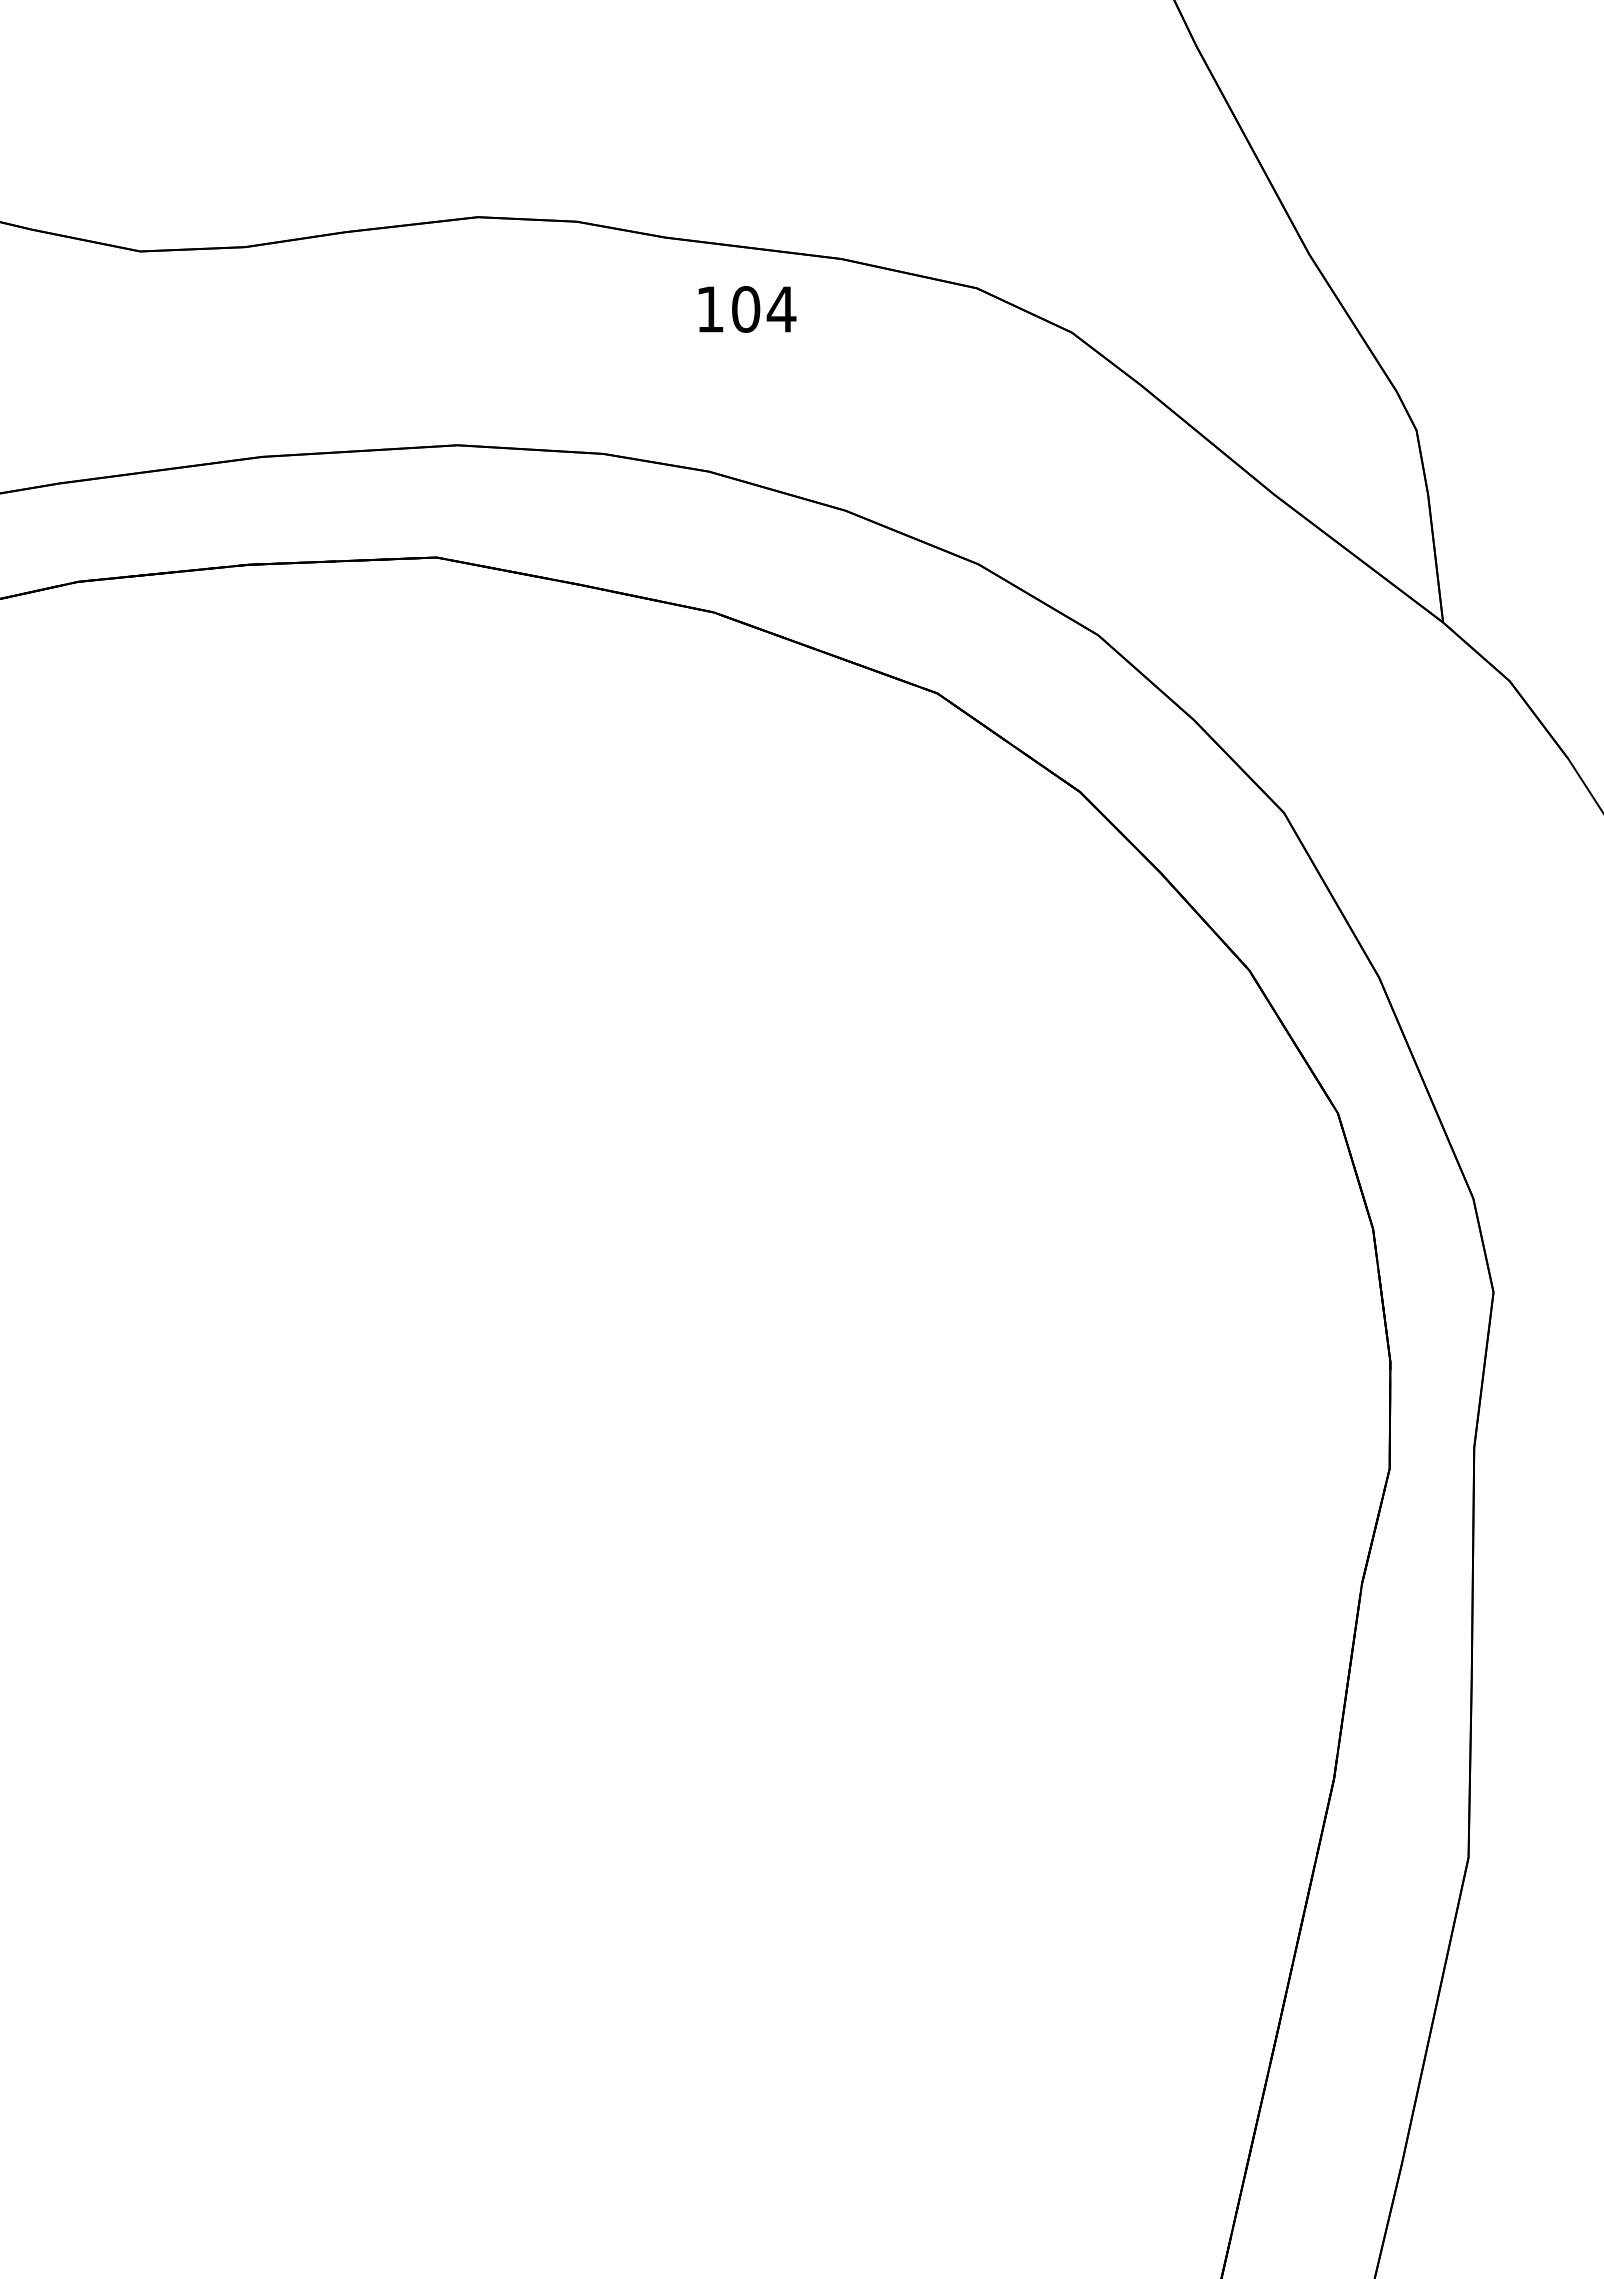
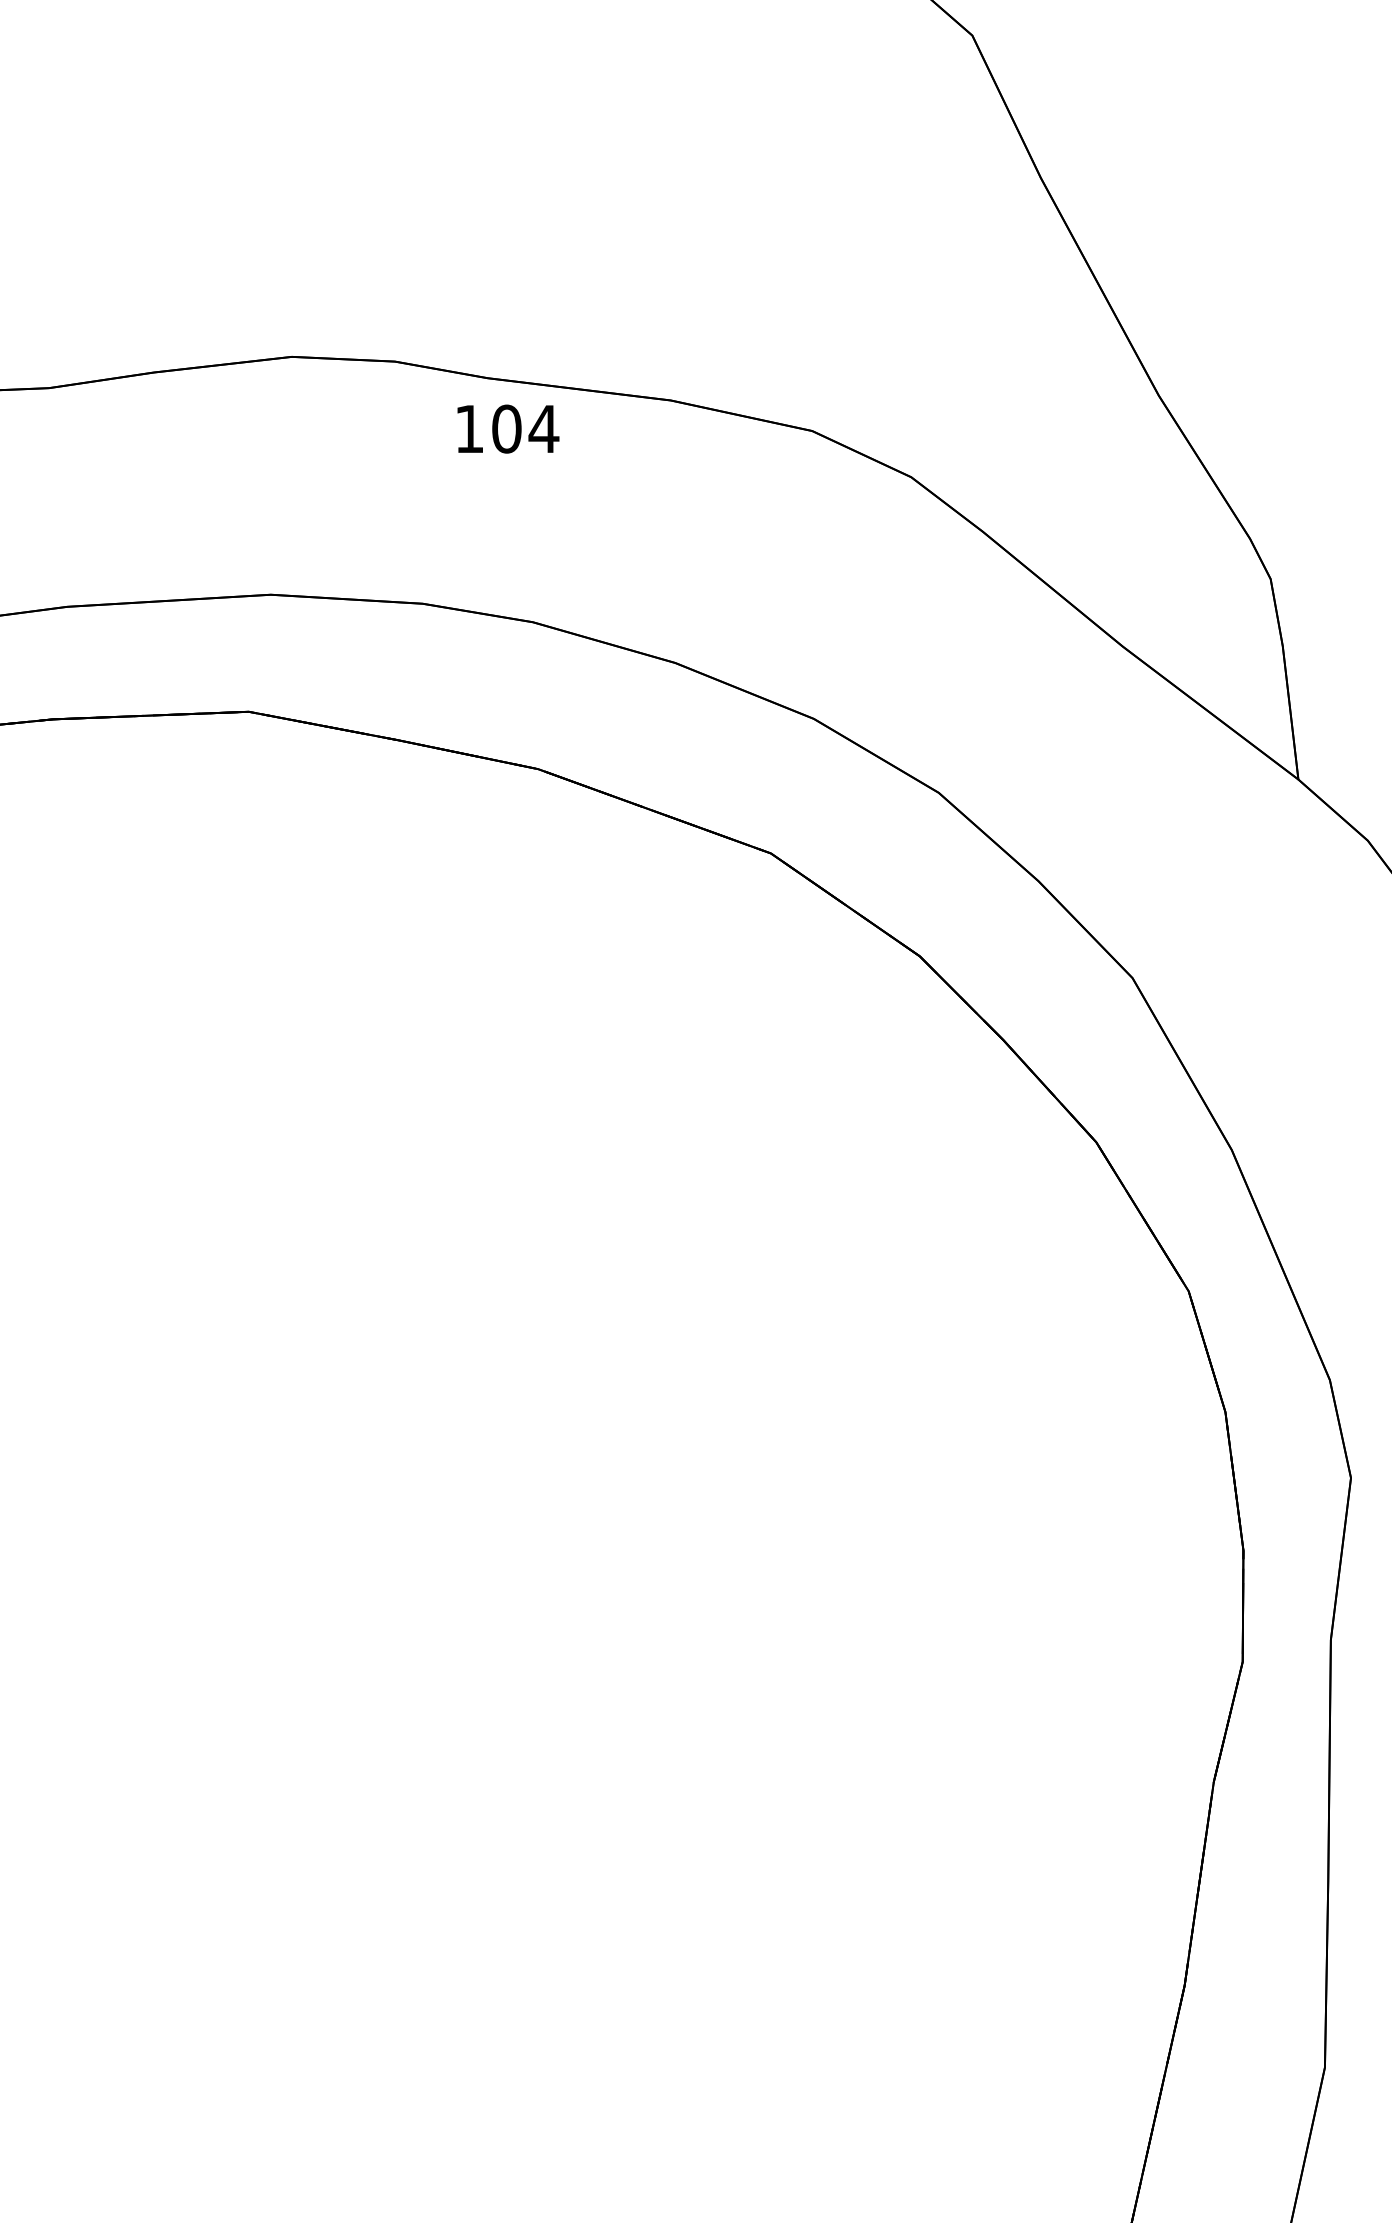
text: (747, 309) -> (508, 429), moved

